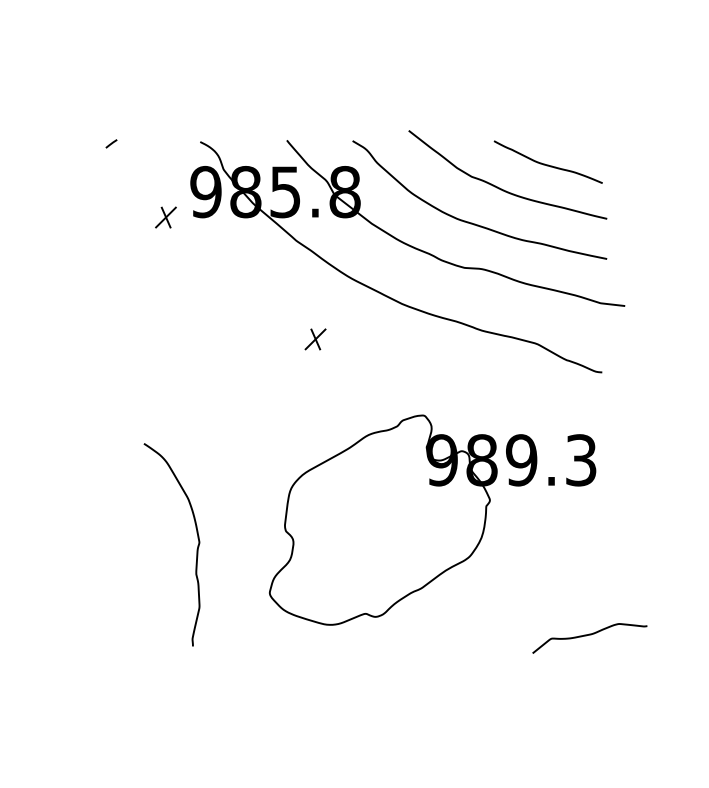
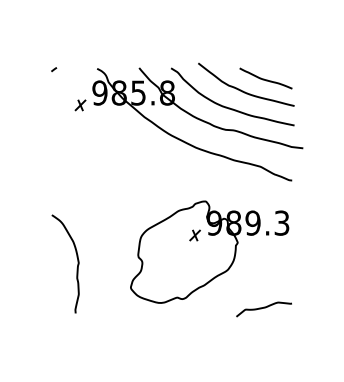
part: (314, 339) -> (194, 235), moved
curve: (196, 543) -> (77, 263), moved
curve: (588, 636) -> (263, 308), moved

